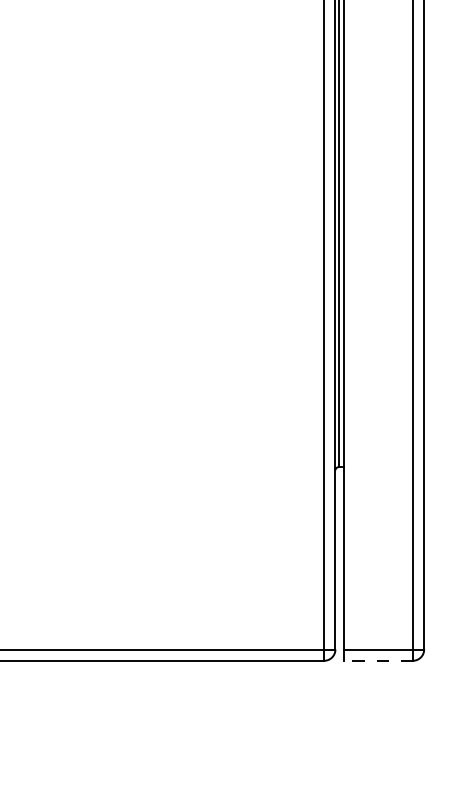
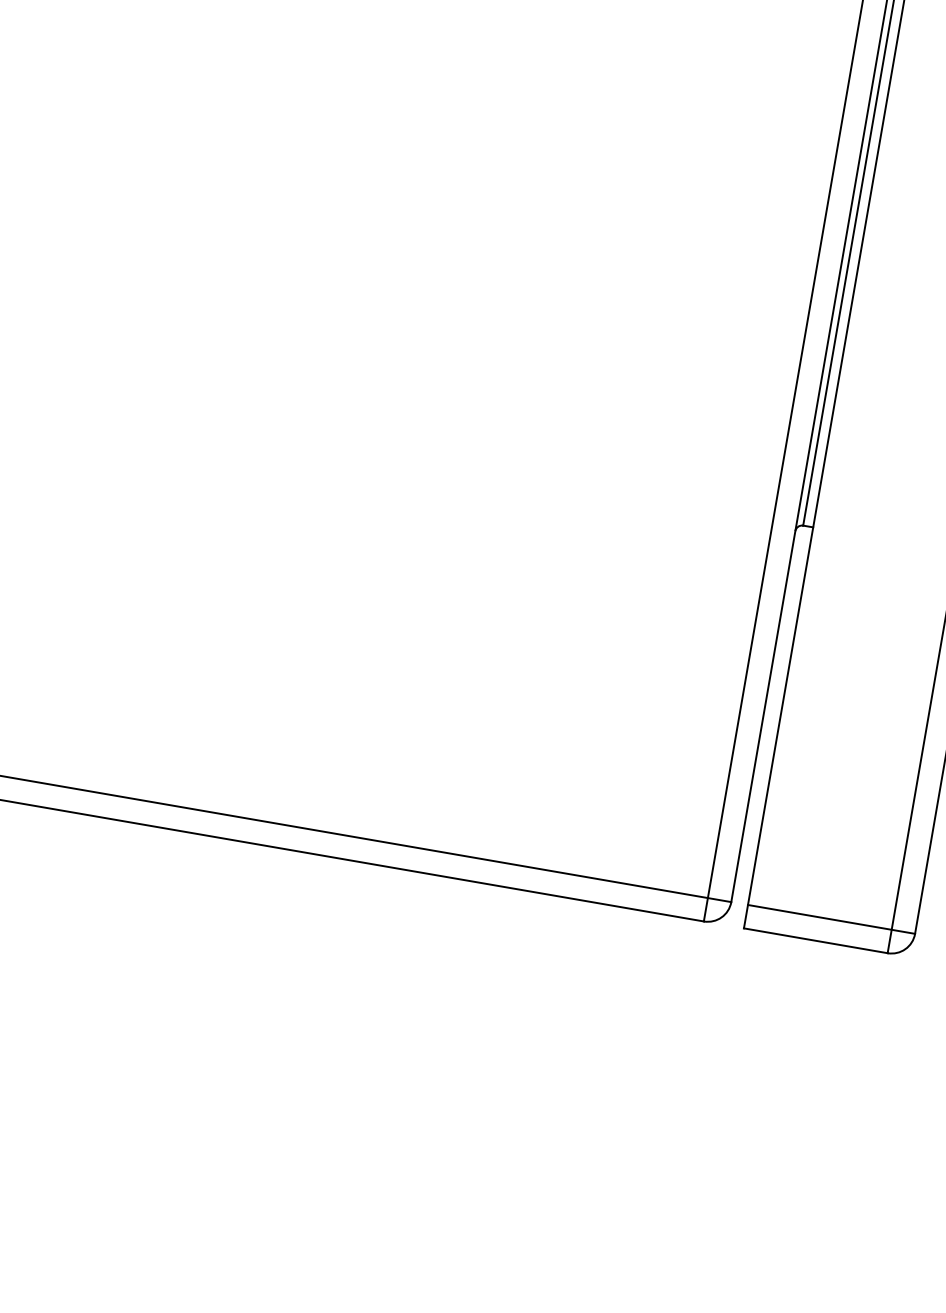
line: (378, 660) -> (816, 940), dashed -> solid

